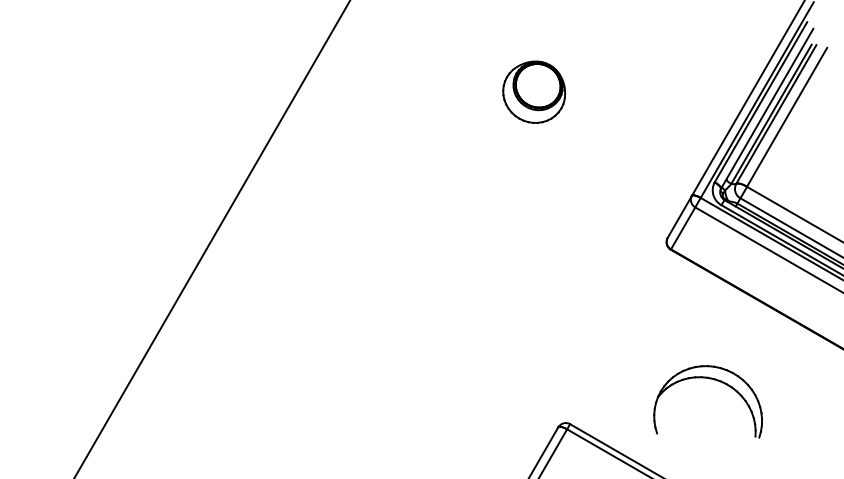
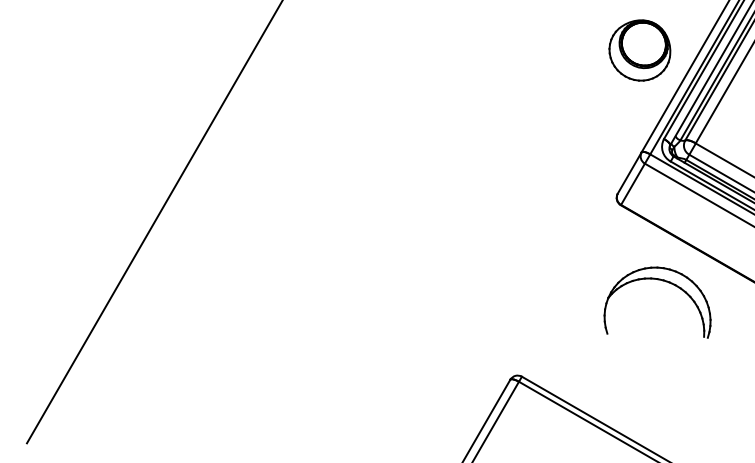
part: (534, 91) -> (640, 49), moved
part: (709, 379) -> (658, 280), moved

